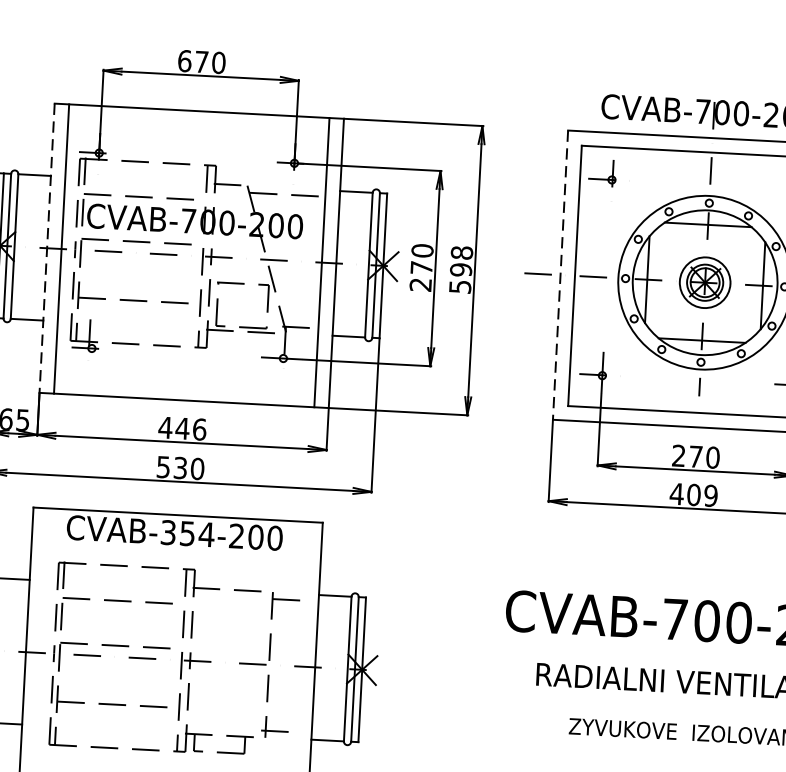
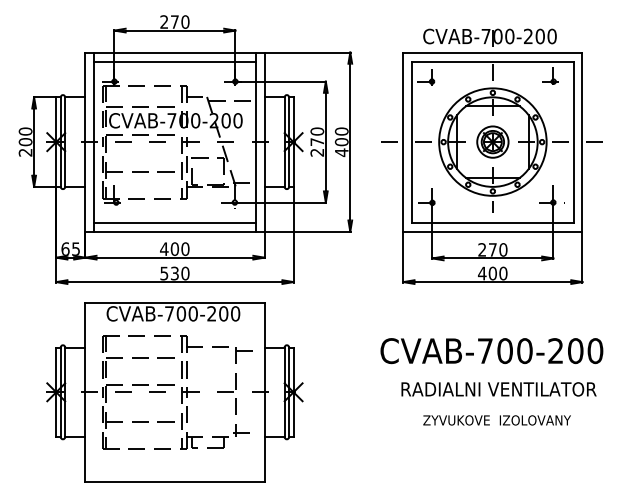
text: (185, 60) -> (164, 21), 670 -> 270
line: (197, 125) -> (174, 61), added
line: (47, 248) -> (85, 142), dashed -> solid
text: (460, 270) -> (341, 142), 598 -> 400
line: (560, 275) -> (403, 142), dashed -> solid
line: (184, 385) -> (174, 222), added
text: (190, 427) -> (179, 248), 446 -> 400
text: (711, 495) -> (503, 273), 409 -> 400
text: (187, 533) -> (181, 313), CVAB-354-200 -> CVAB-700-200

